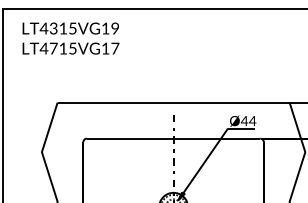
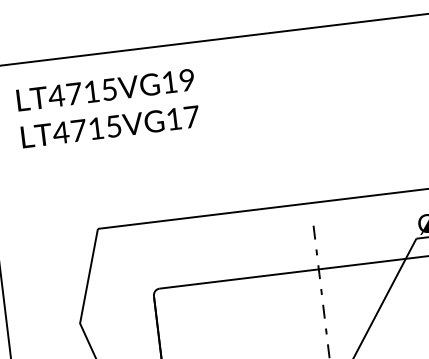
text: (53, 28) -> (73, 93), LT4315VG19 -> LT4715VG19

